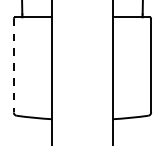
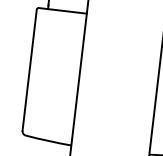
line: (13, 65) -> (29, 70), dashed -> solid

